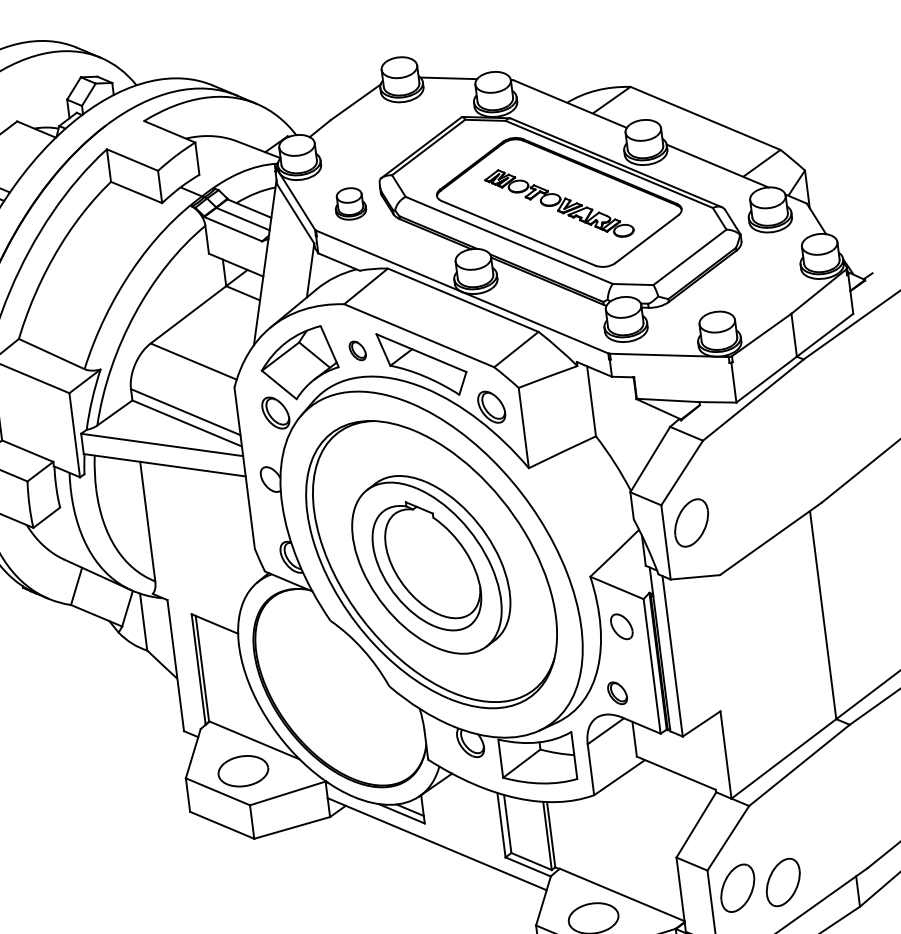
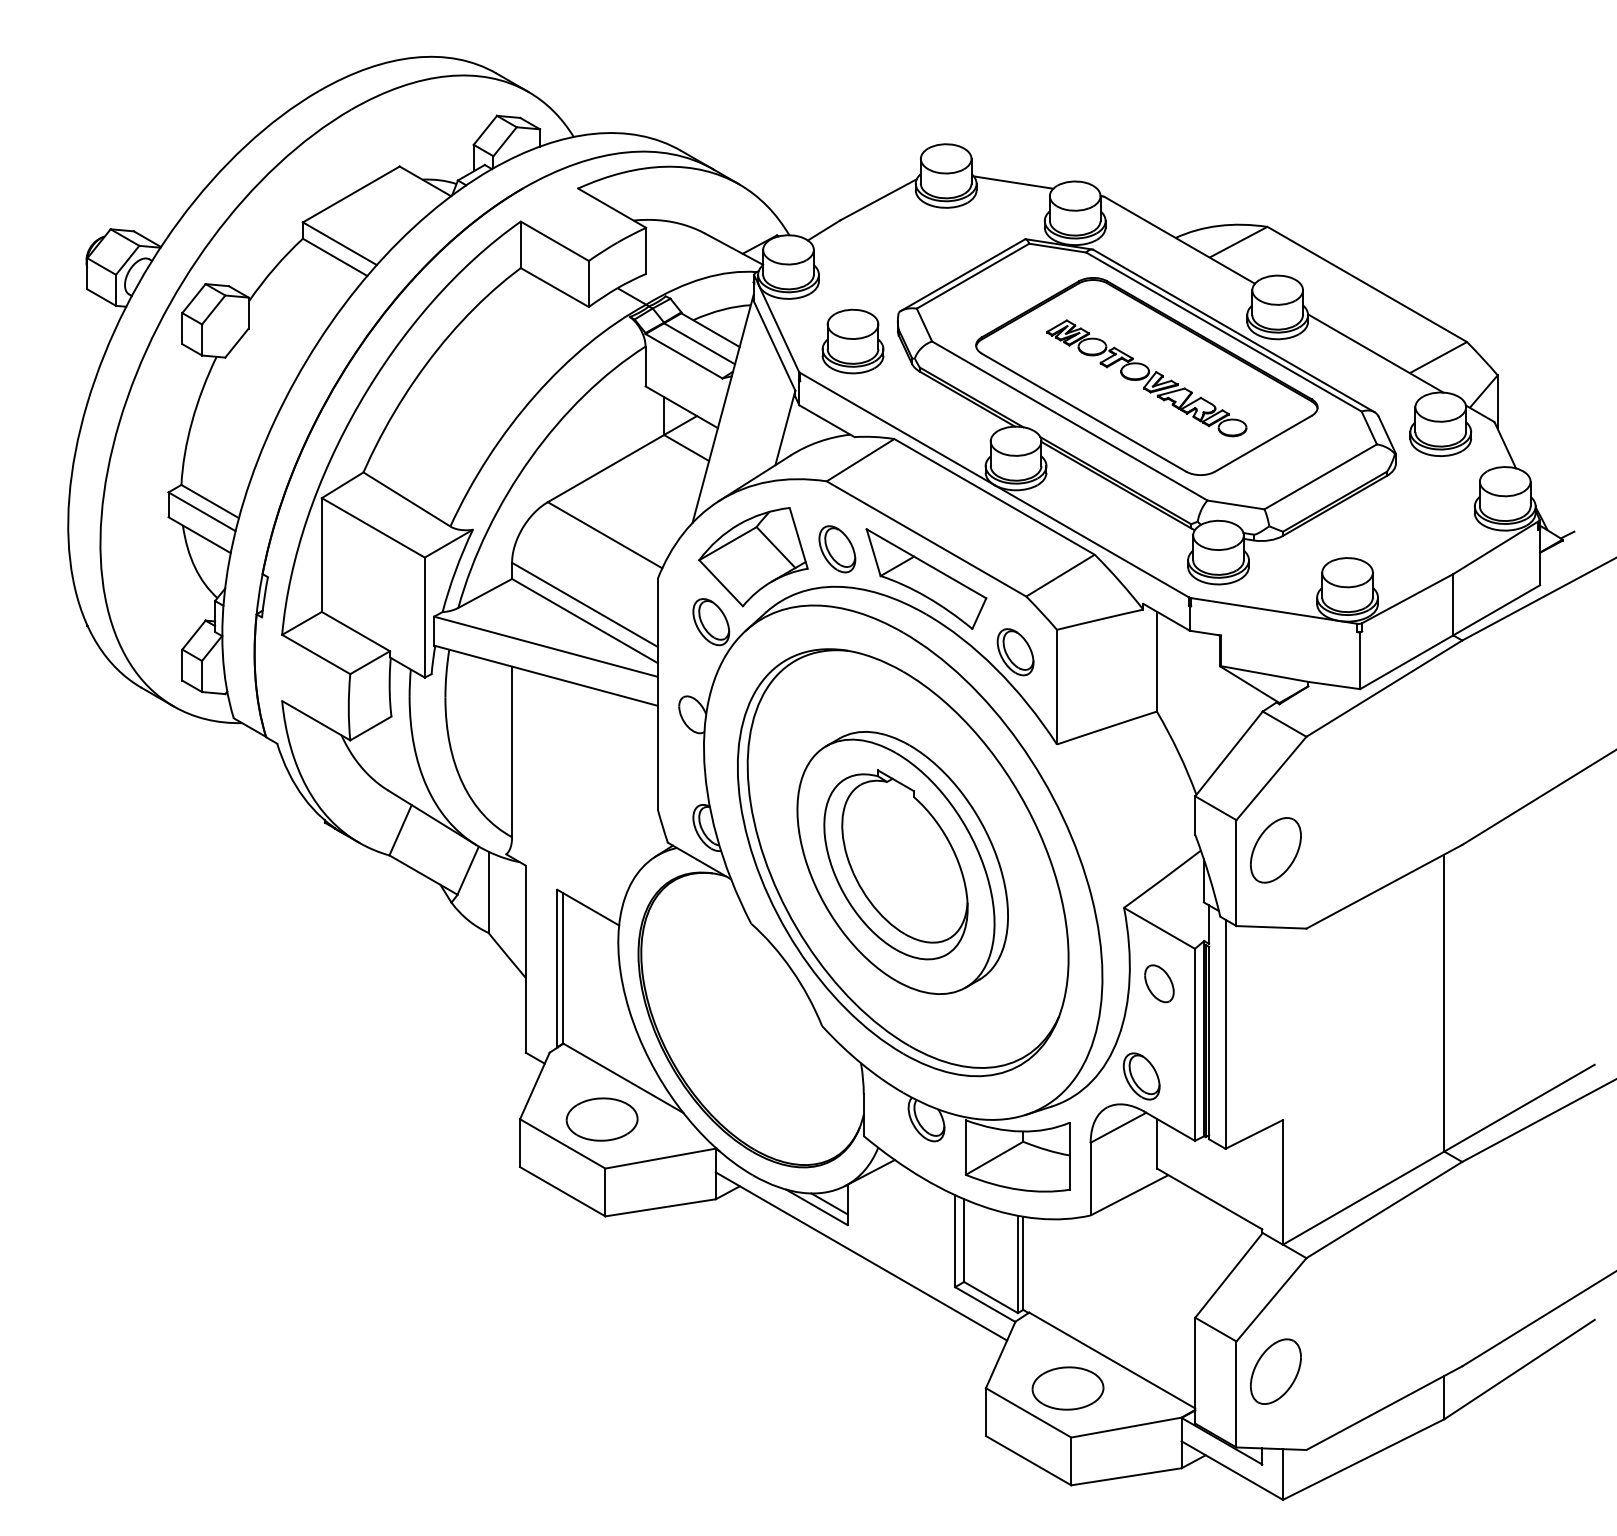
part: (349, 203) -> (852, 341), size x1.43
part: (357, 351) -> (837, 549), size x1.67
part: (617, 693) -> (1141, 1076), size x1.43
part: (783, 882) -> (1340, 1371), removed

